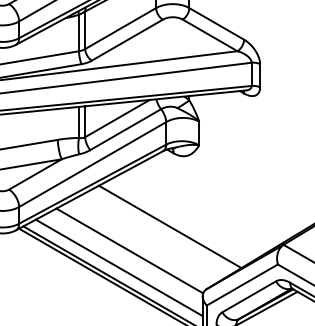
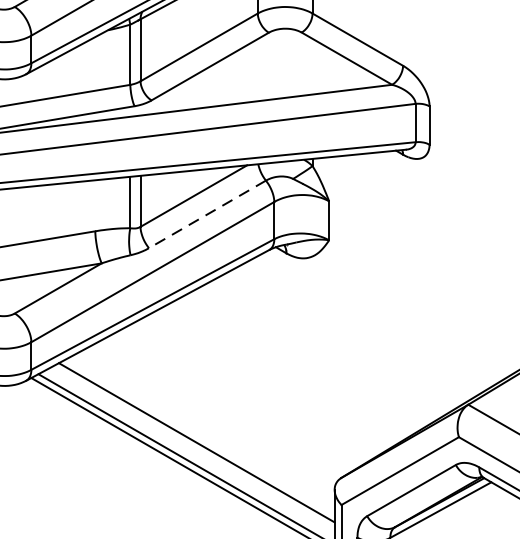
line: (125, 129) -> (207, 214), solid -> dashed
line: (169, 226) -> (279, 374), removed
line: (129, 250) -> (213, 414), removed

